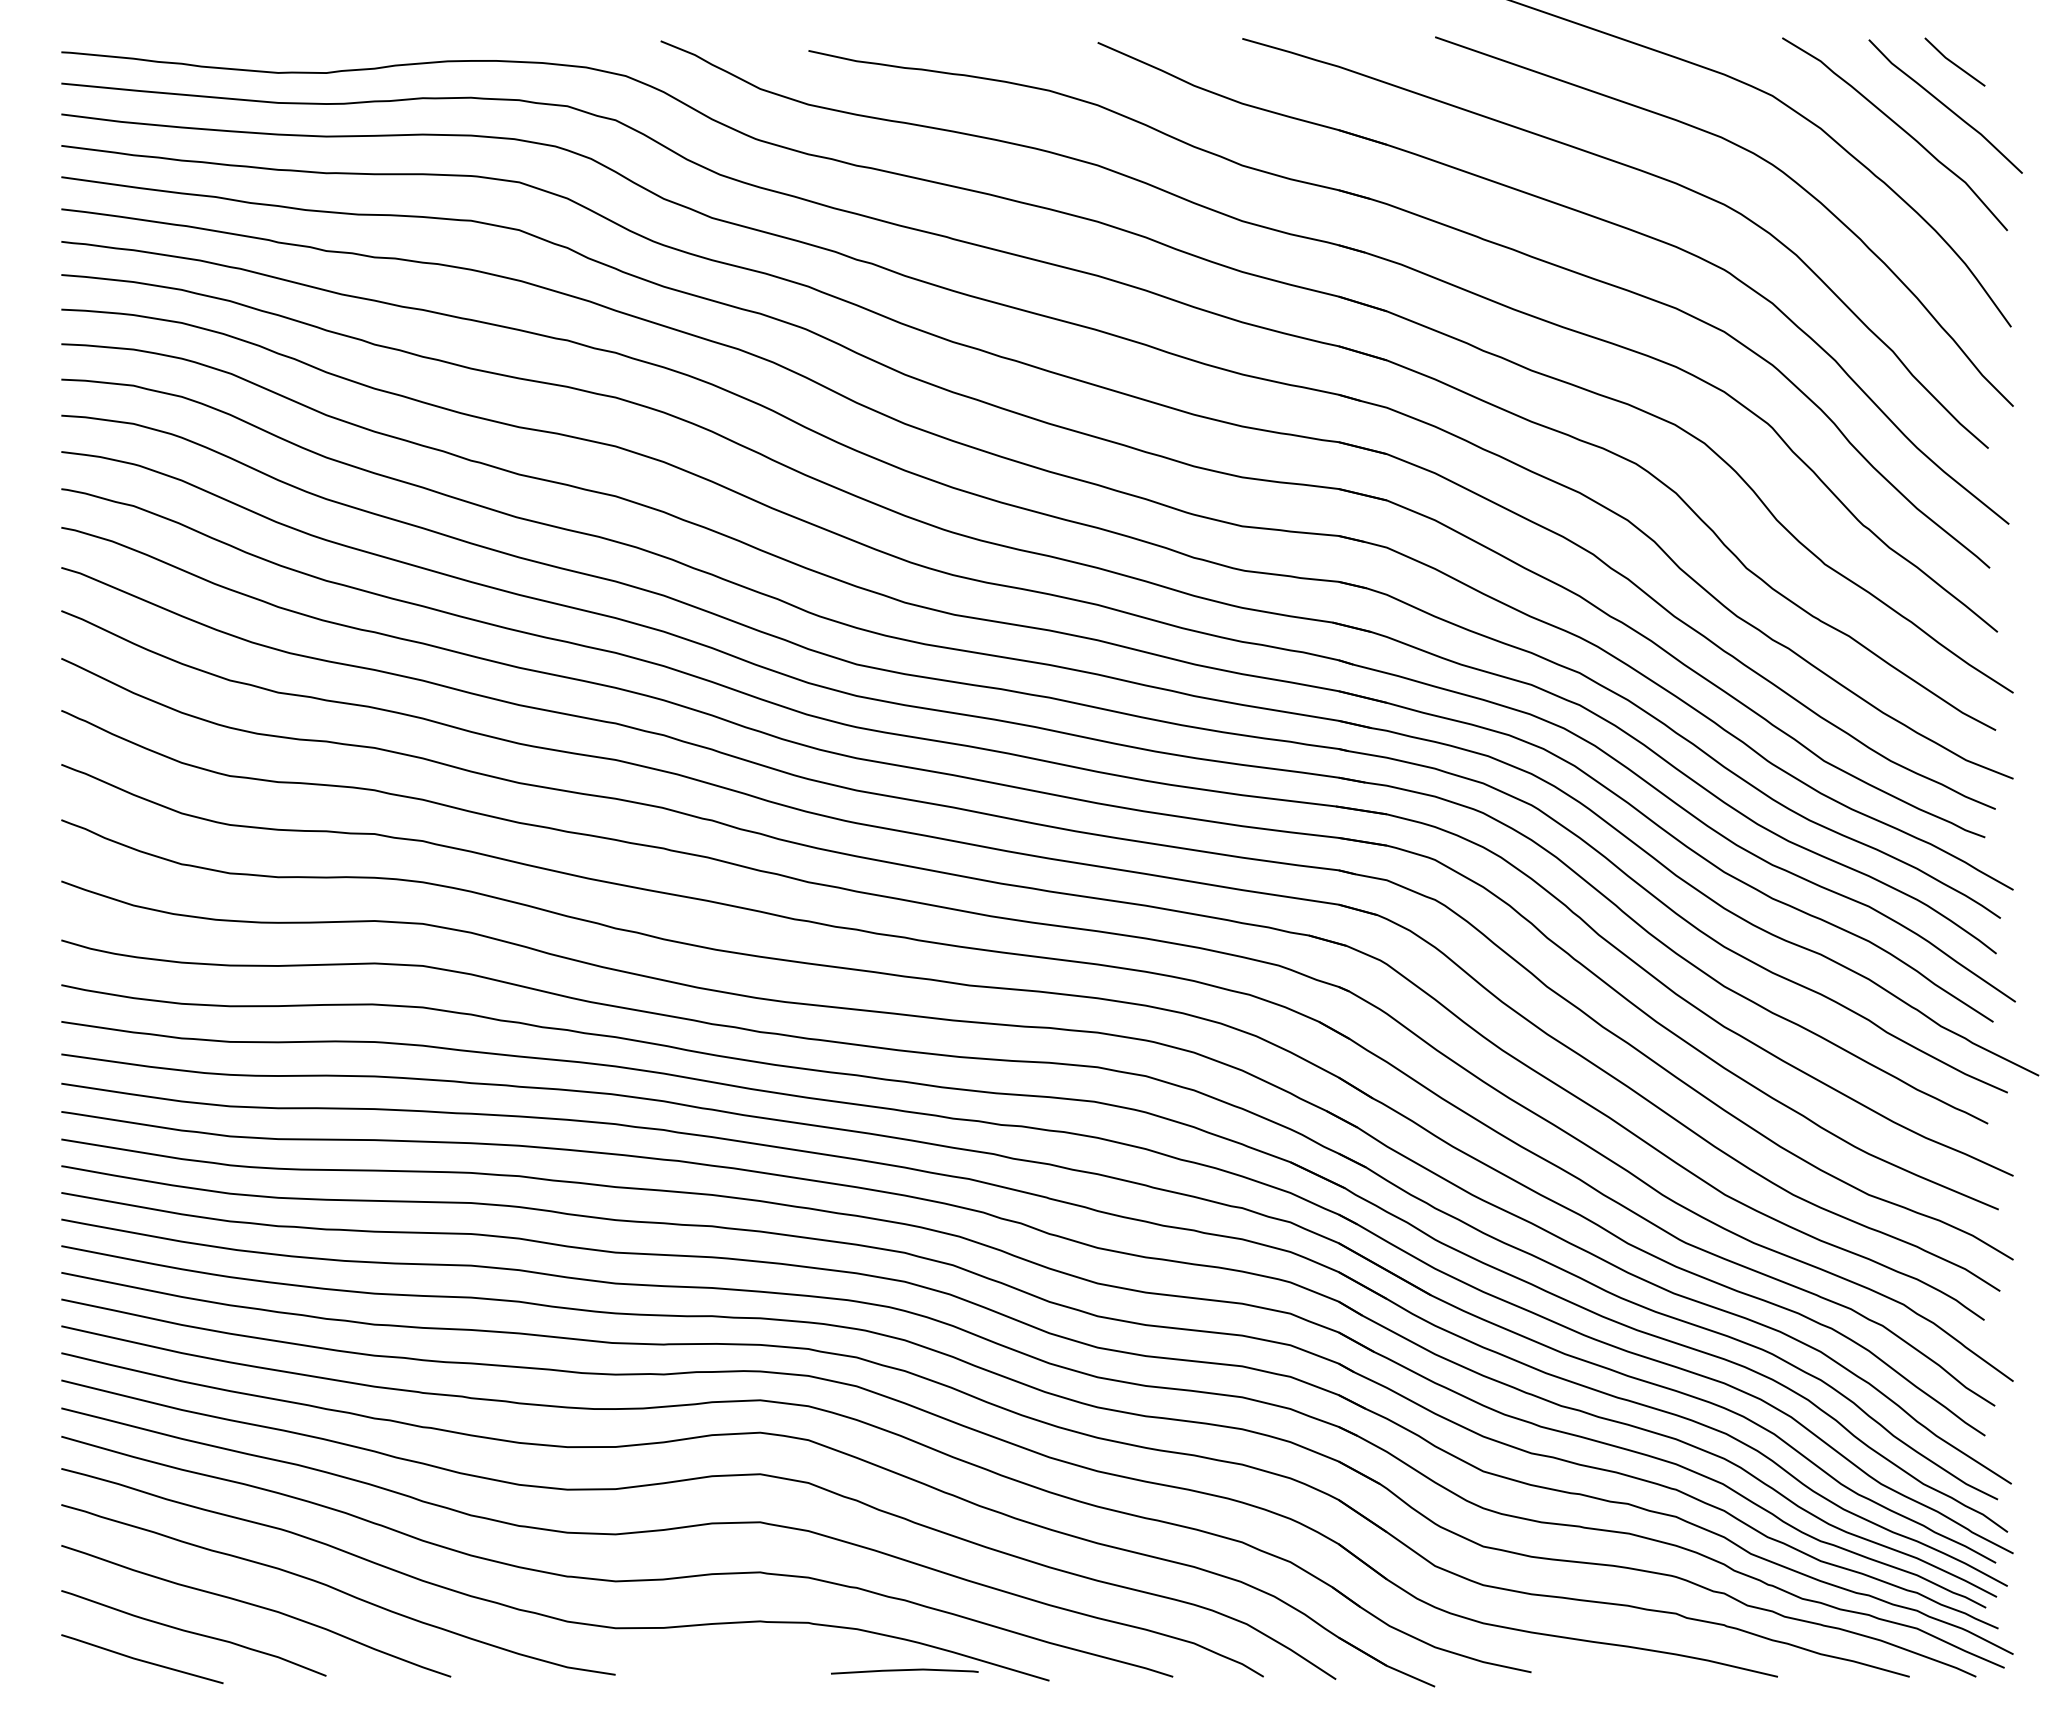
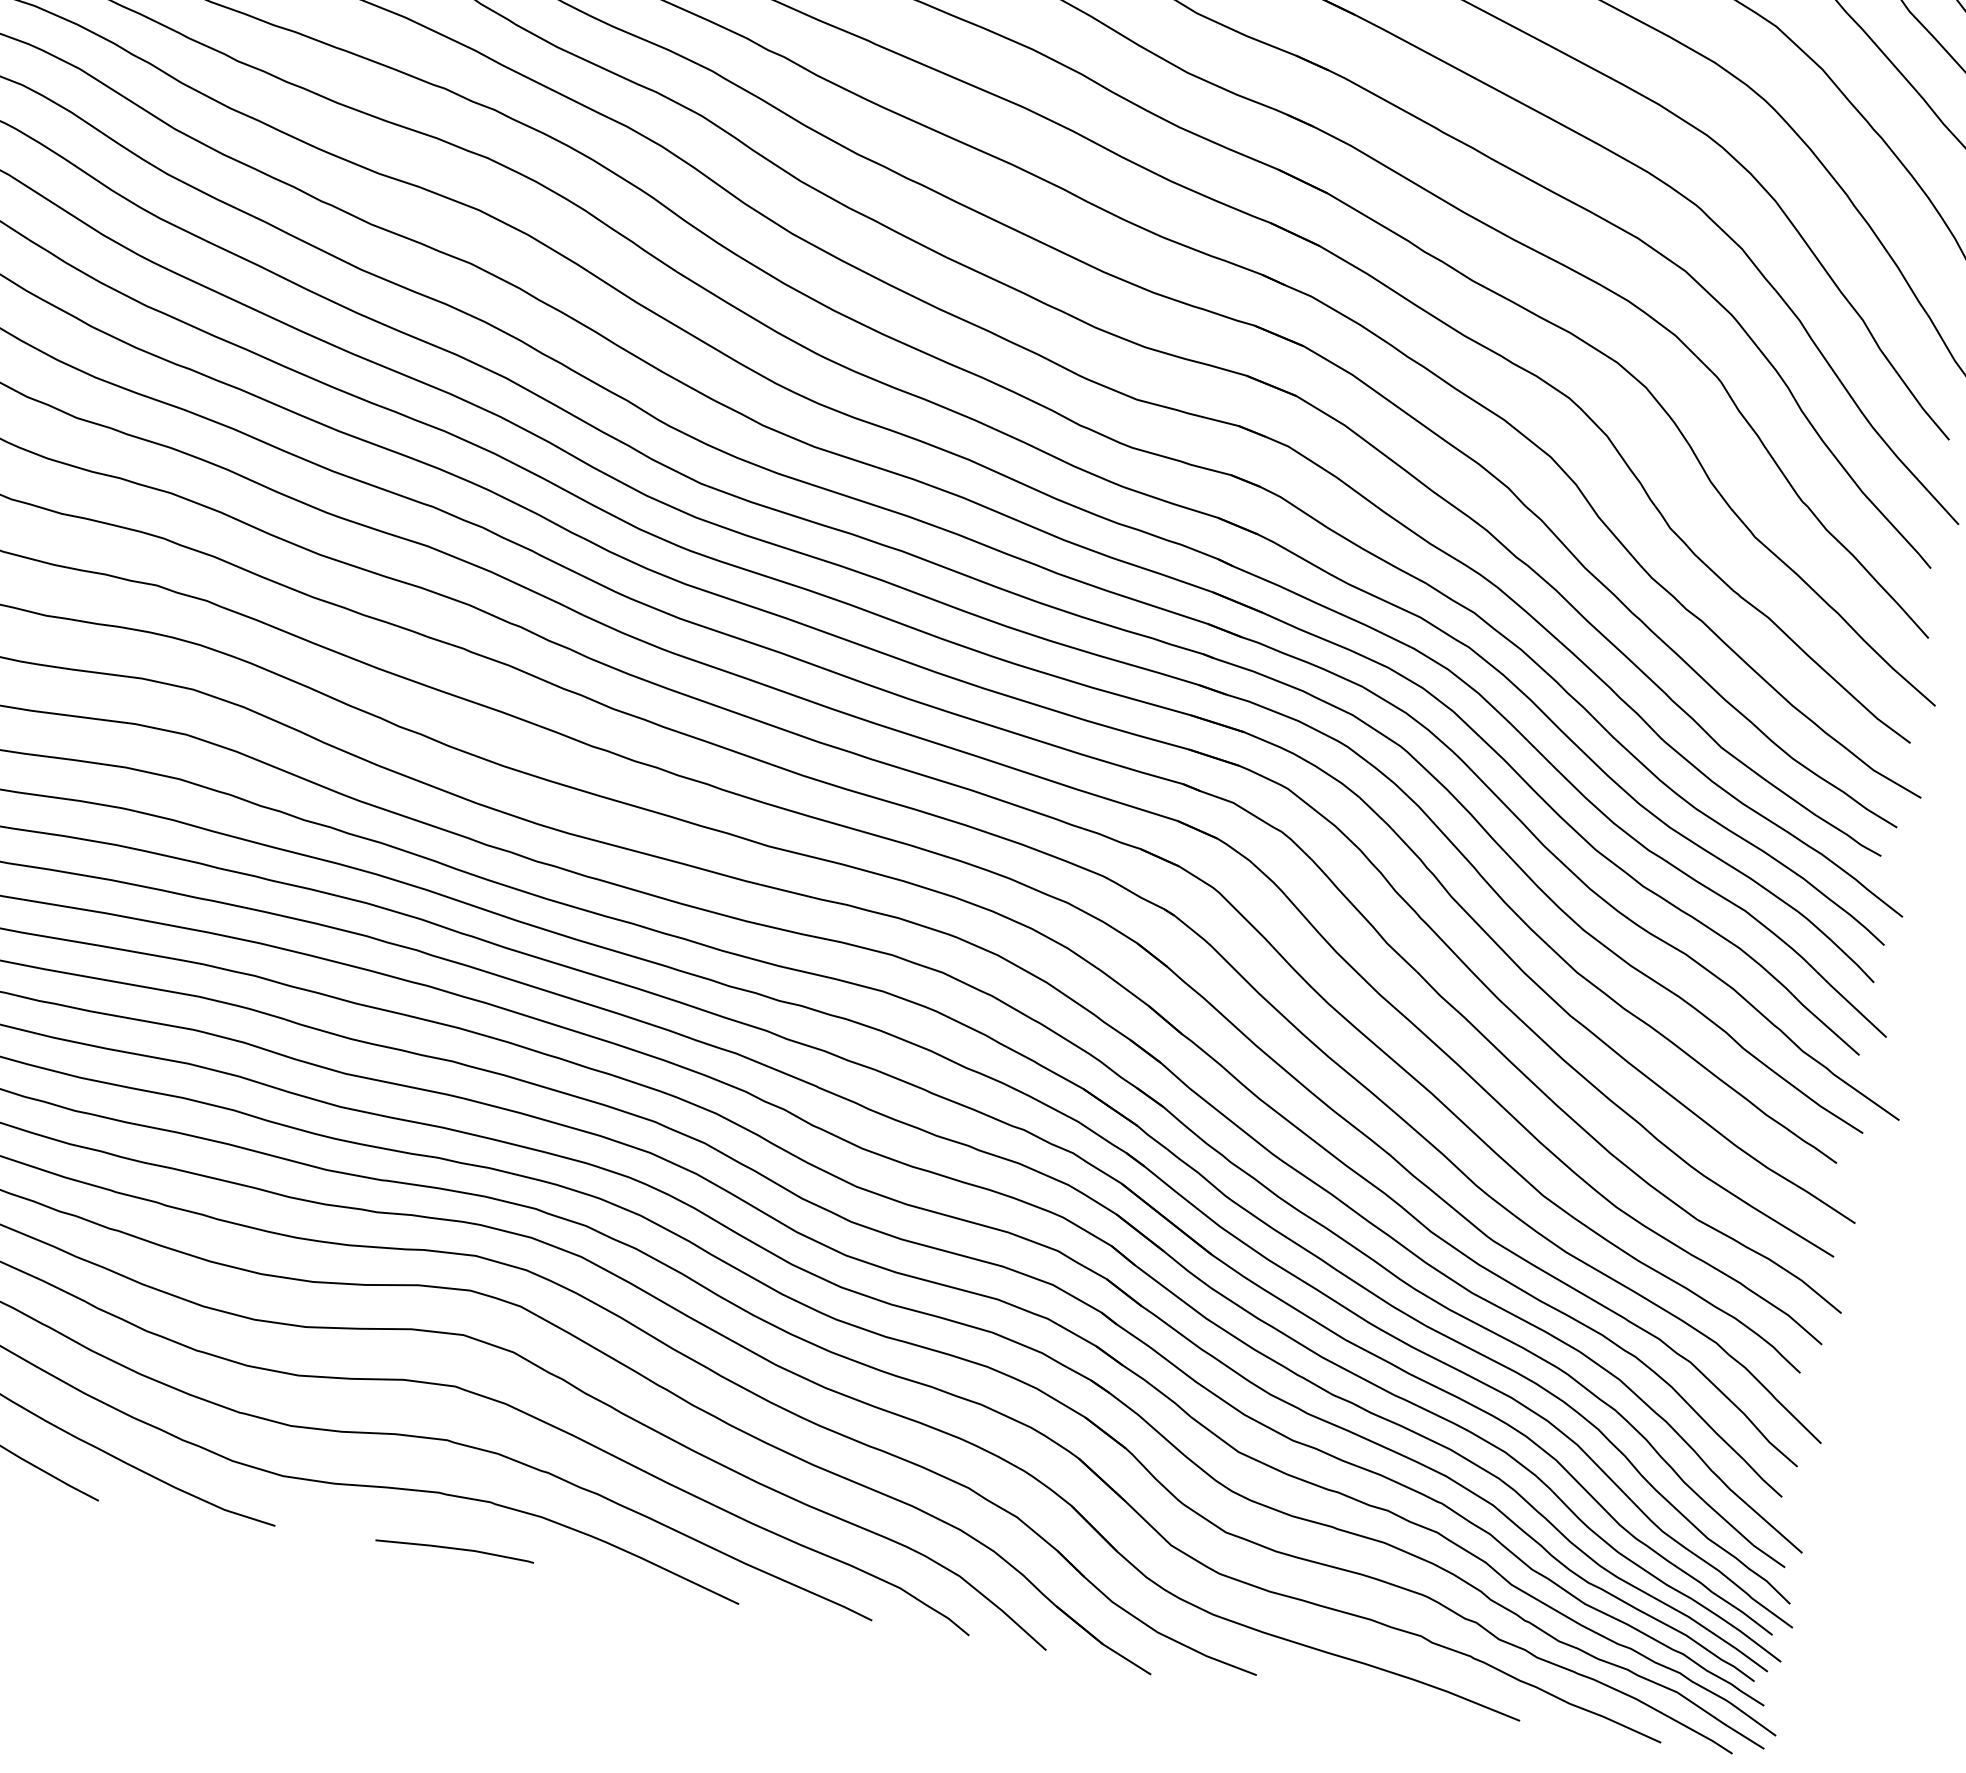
line: (904, 1670) -> (454, 1549), moved

